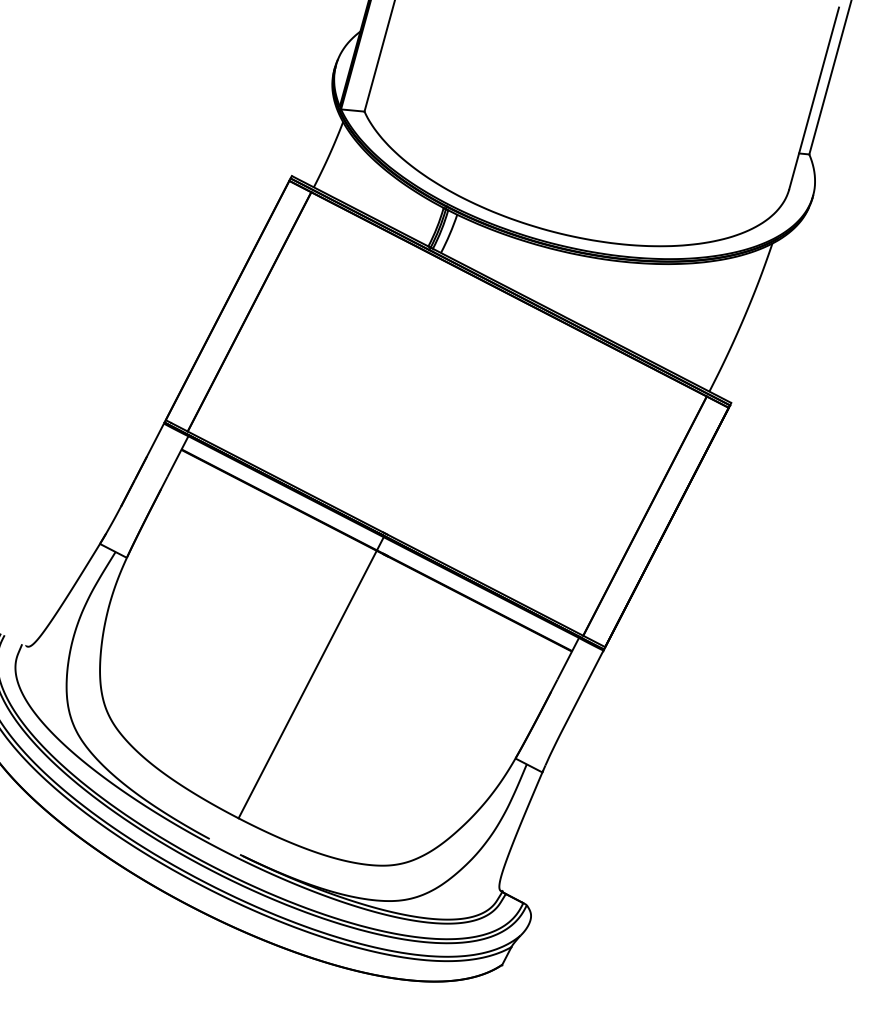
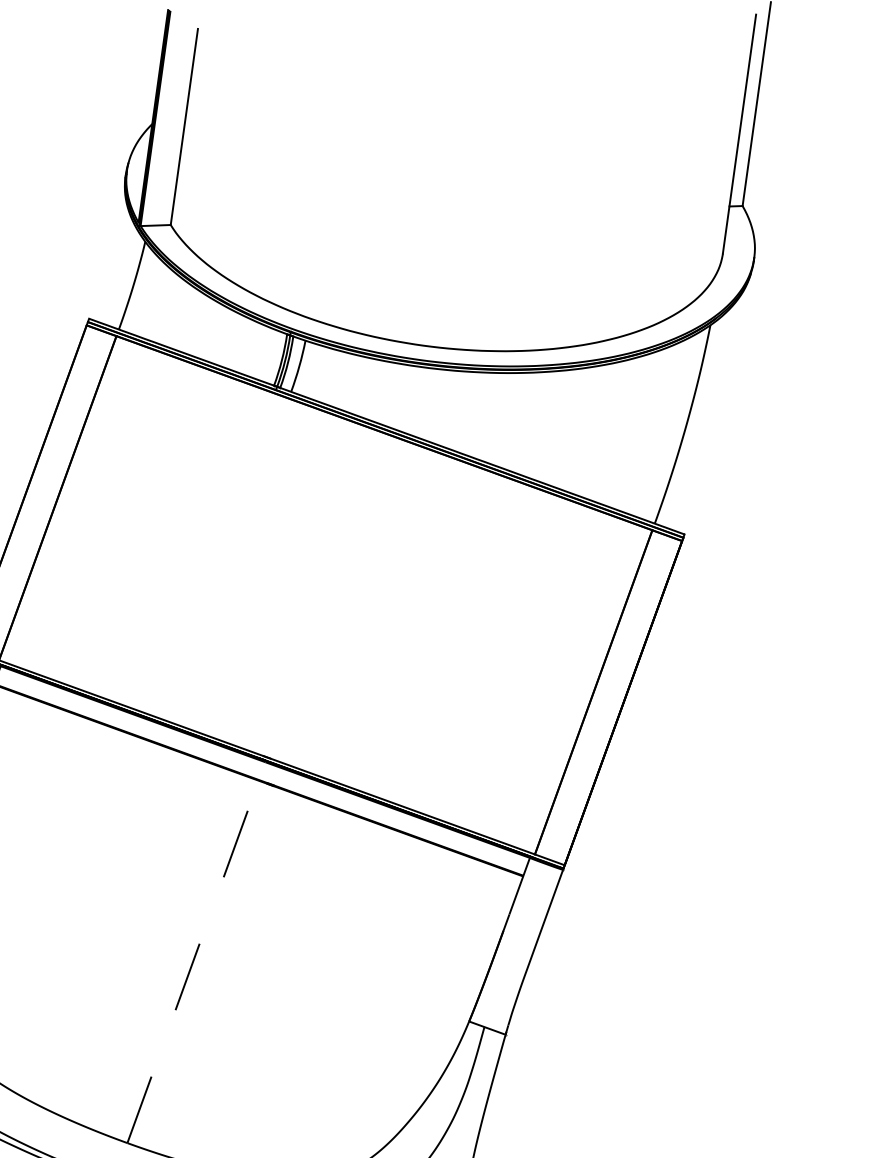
line: (311, 677) -> (196, 952), solid -> dashed

